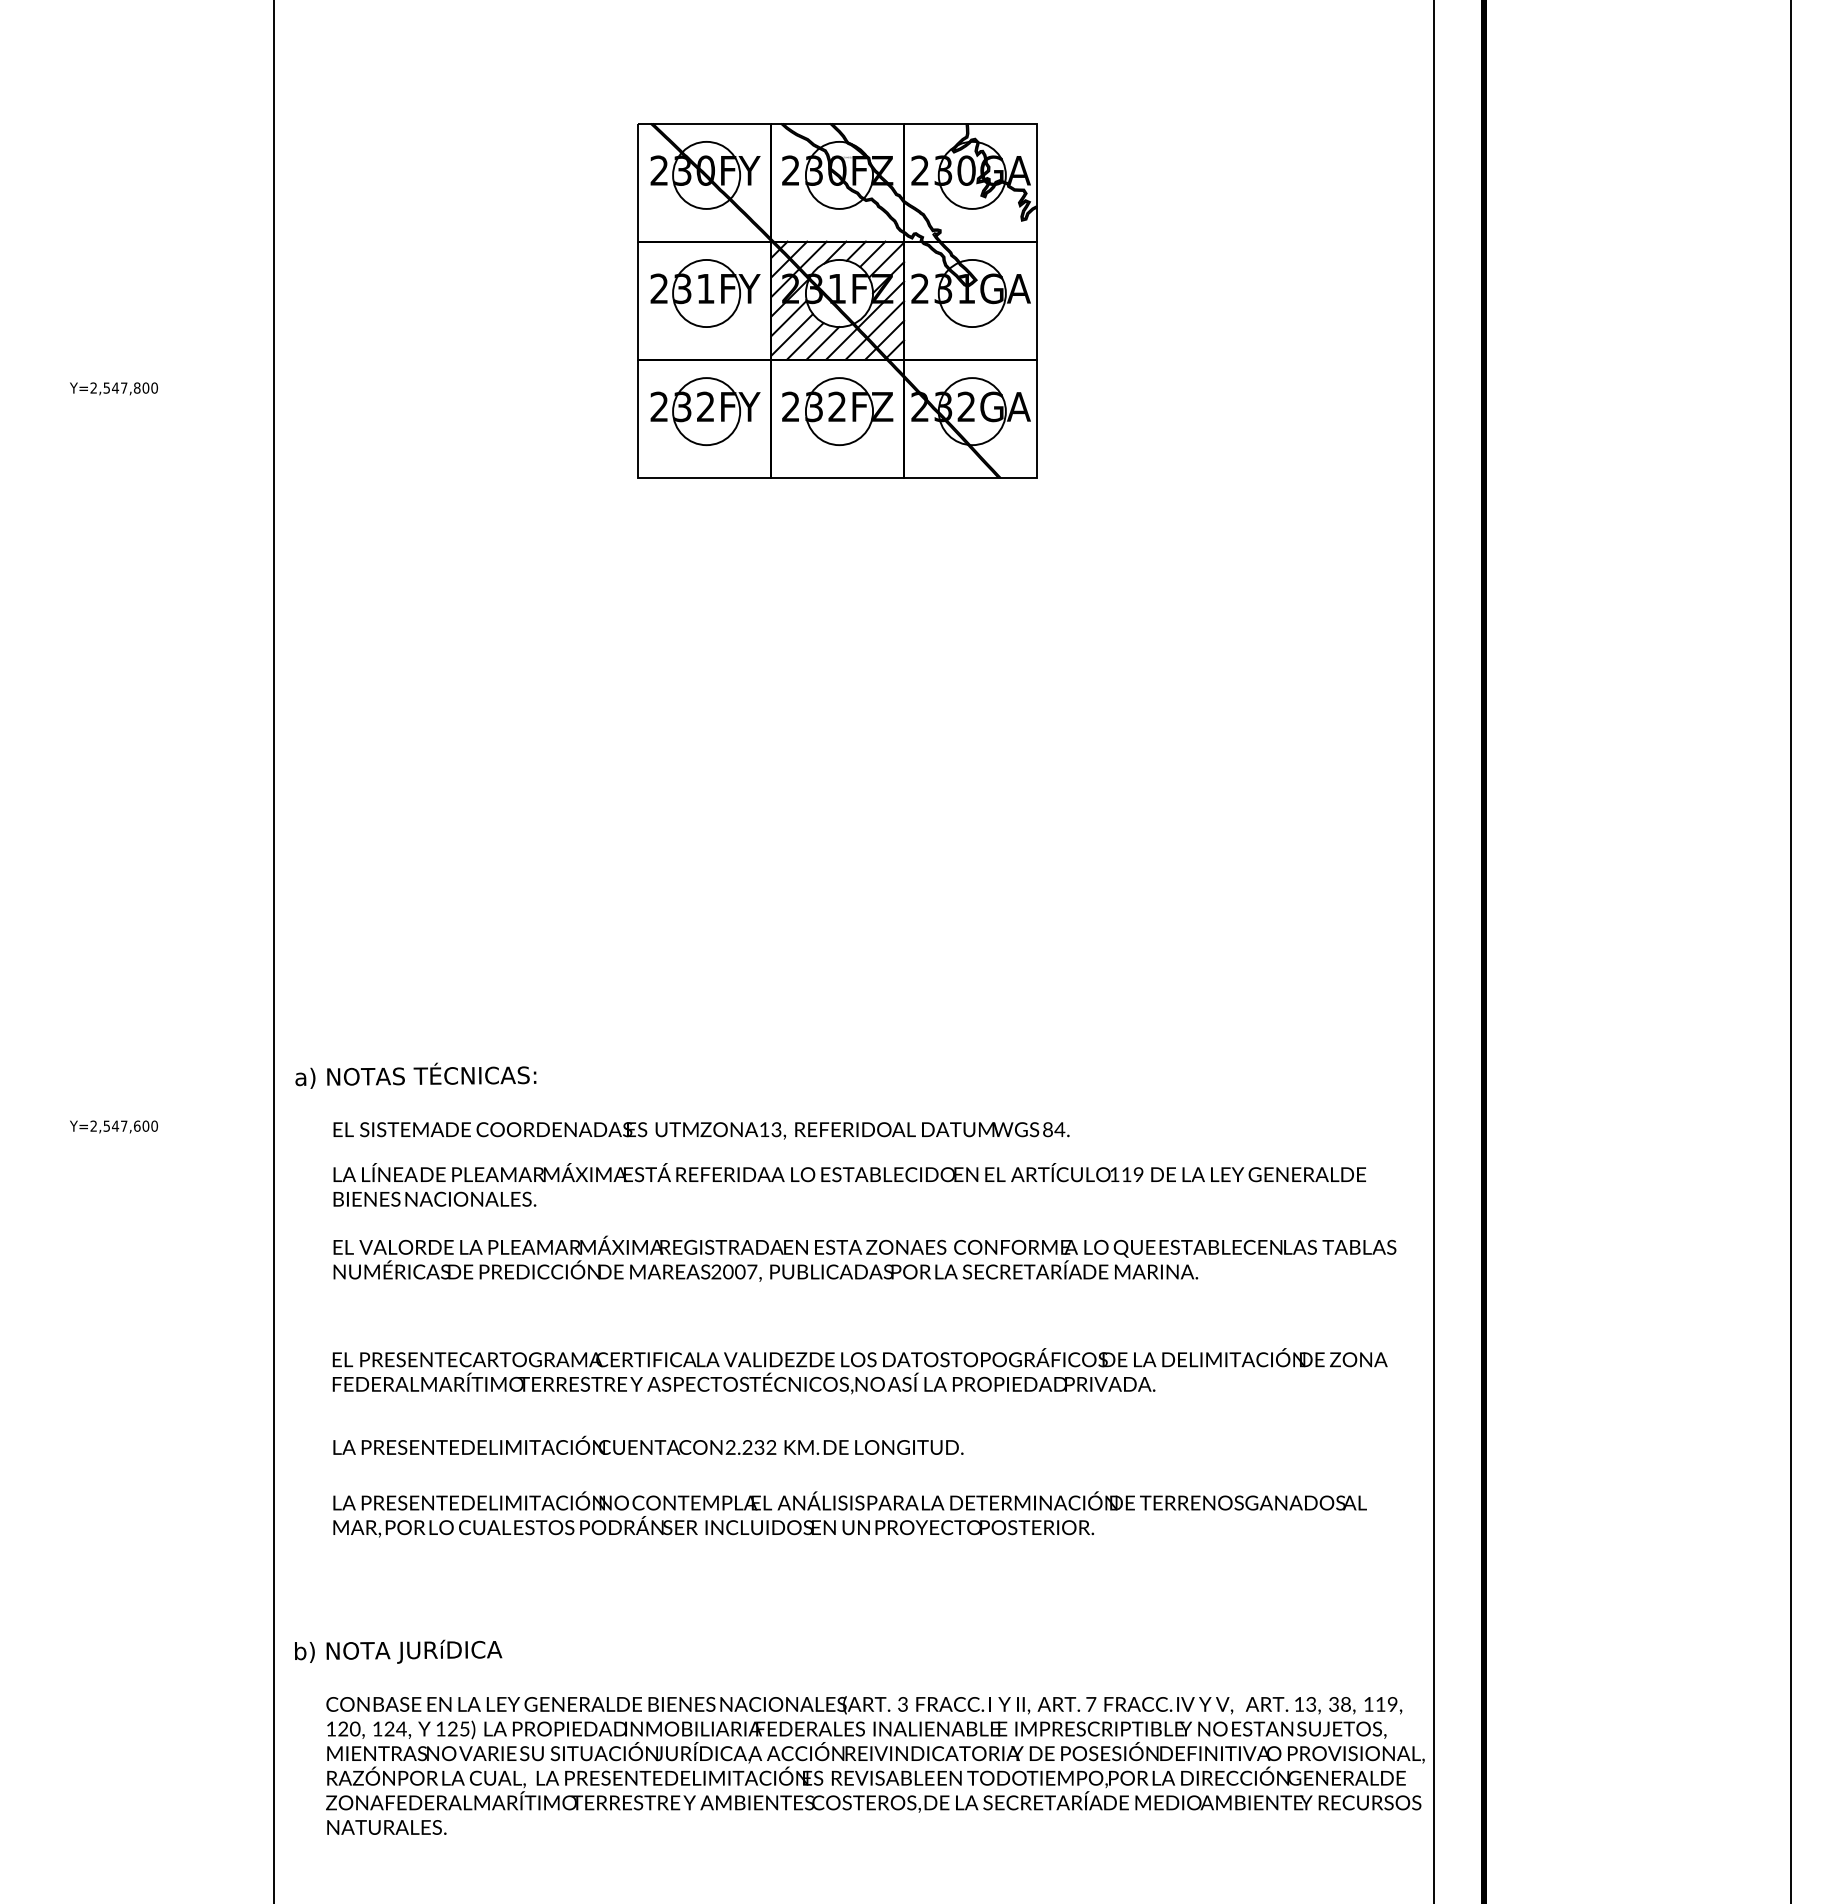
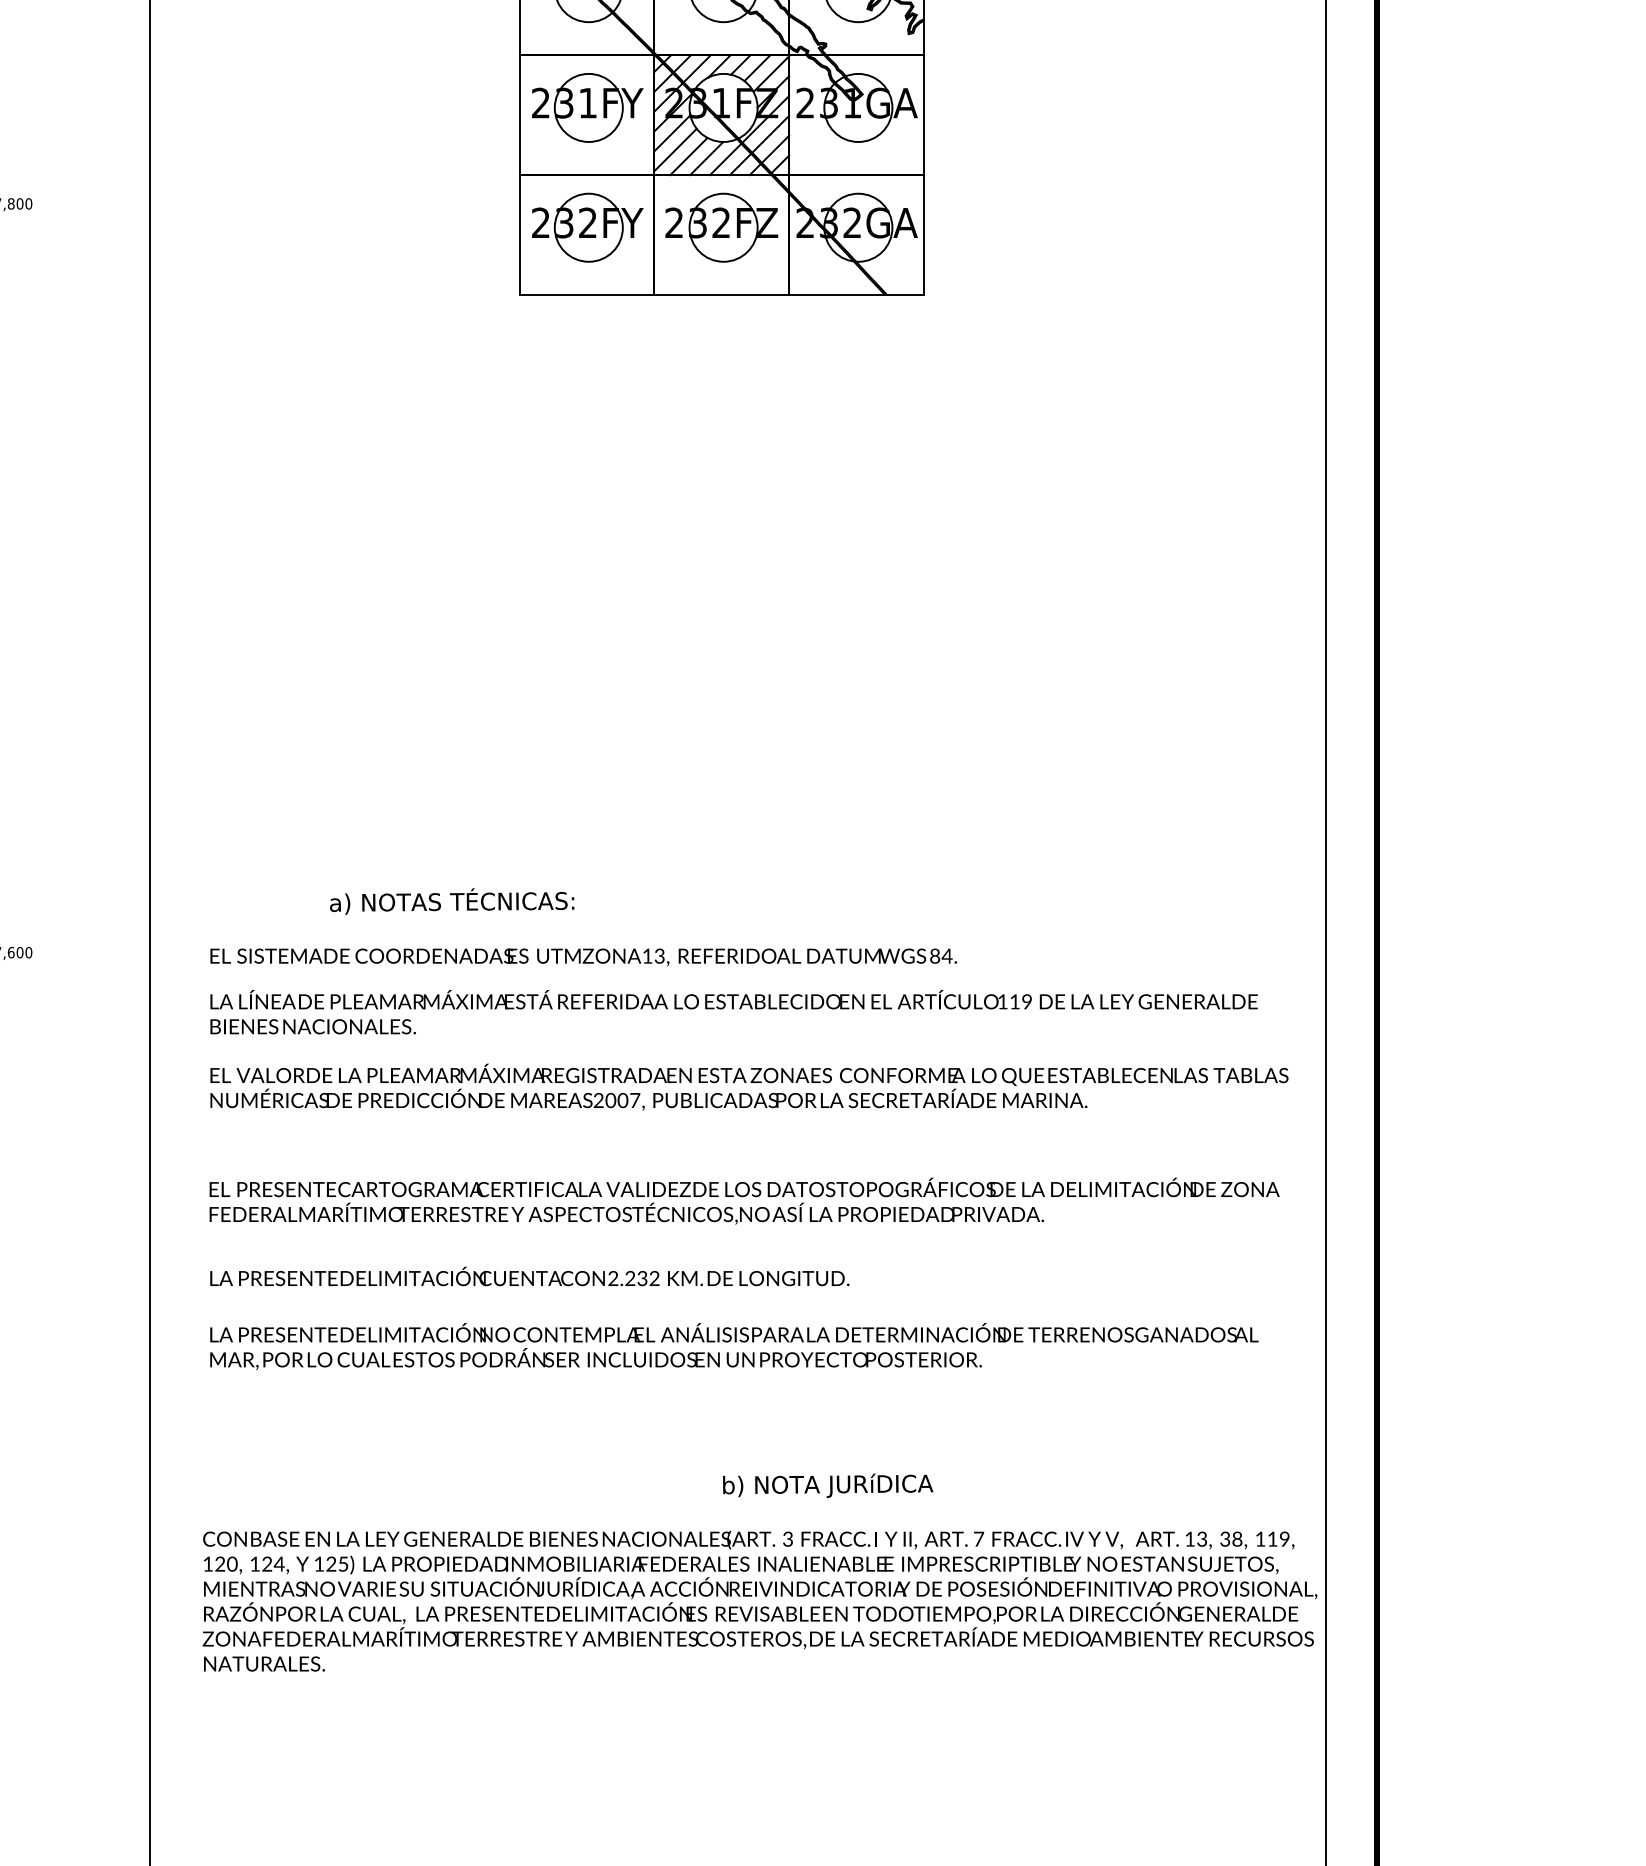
text: (415, 1075) -> (451, 901), moved
text: (398, 1651) -> (828, 1485), moved

